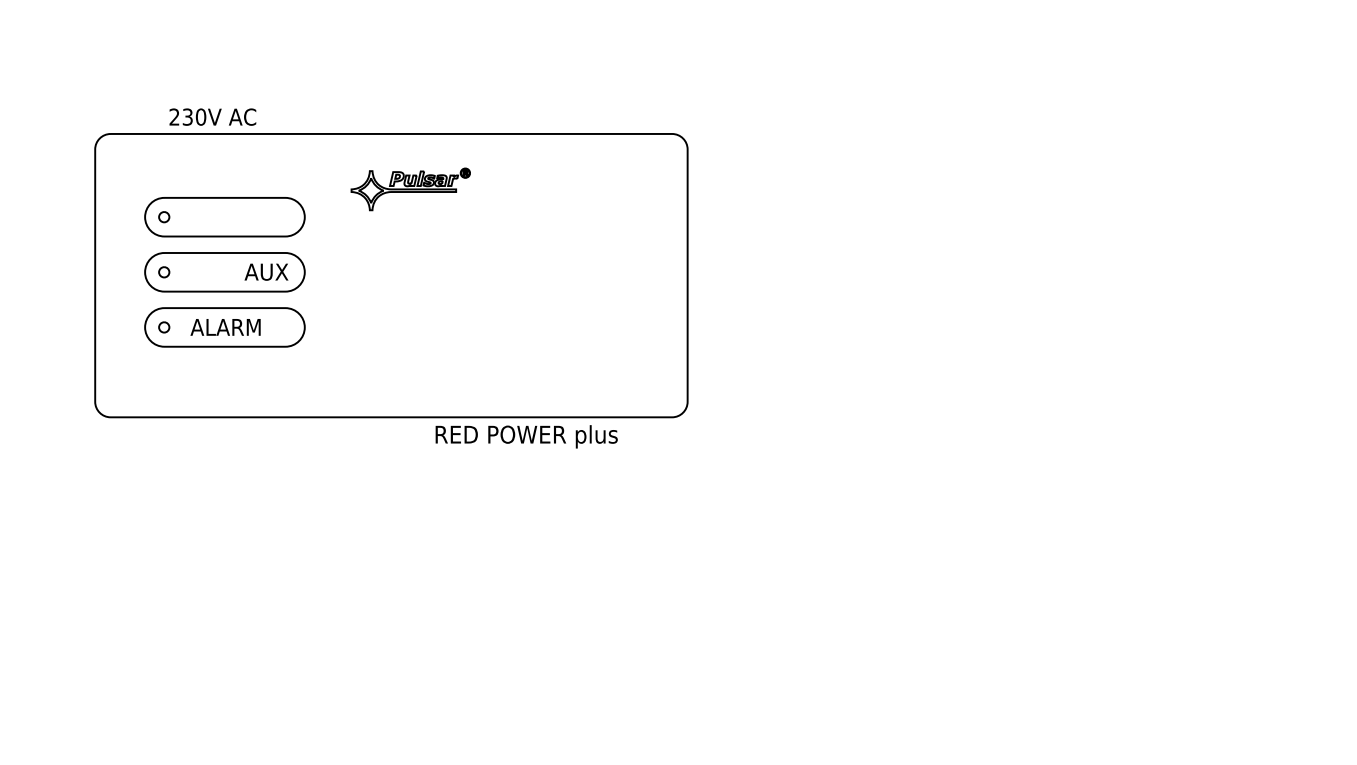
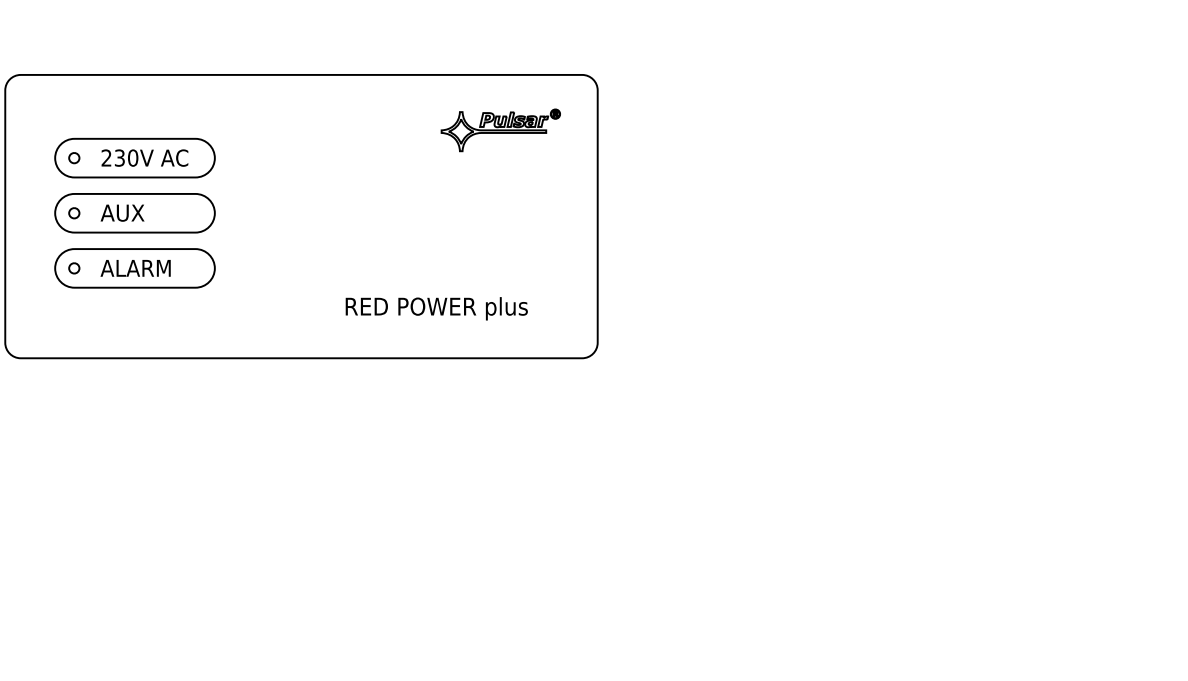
text: (212, 116) -> (144, 157), moved
part: (410, 189) -> (500, 130), moved
text: (266, 271) -> (122, 212), moved
text: (526, 436) -> (436, 308), moved

